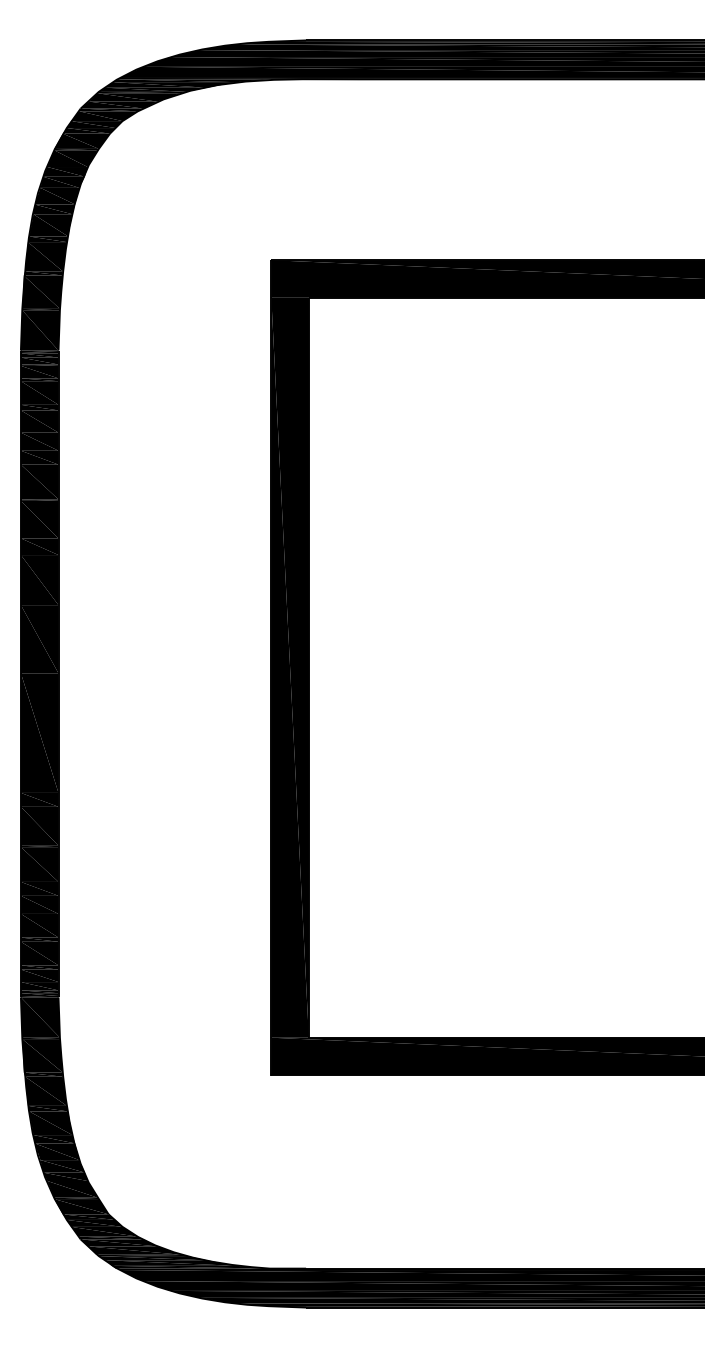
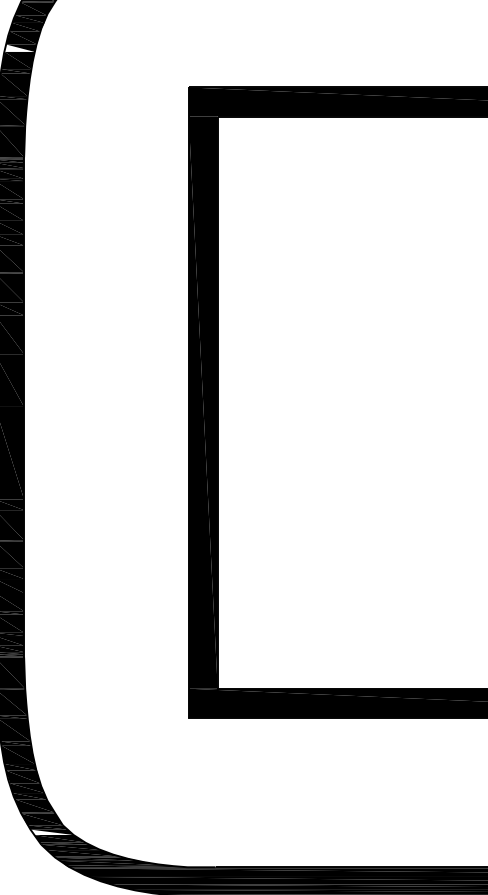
fill: (52, 209) -> (19, 48), removed
fill: (94, 1222) -> (51, 831), removed

